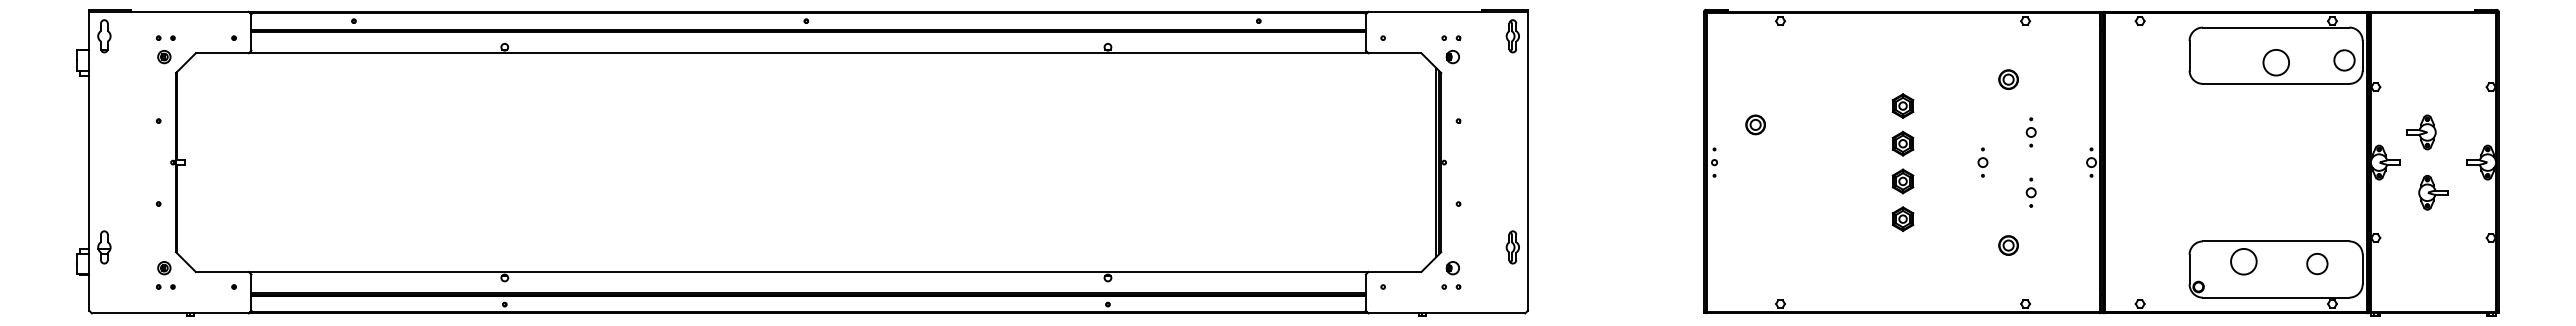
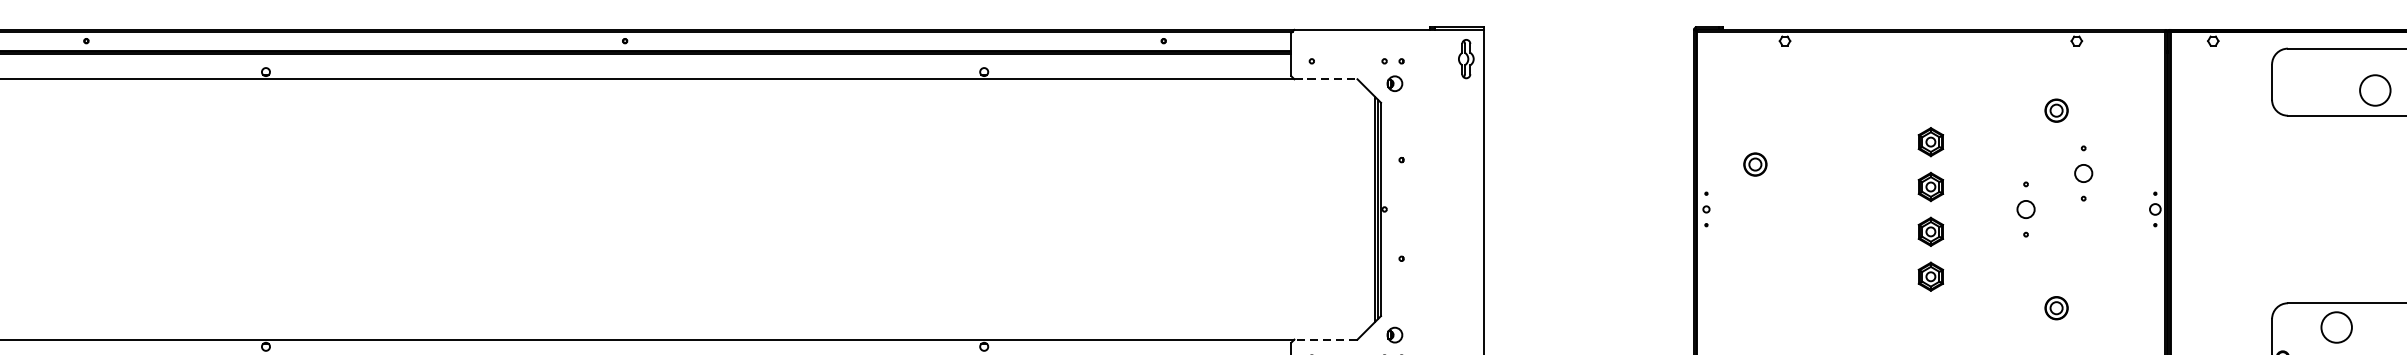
line: (1394, 53) -> (1325, 79), solid -> dashed
part: (2030, 132) -> (2082, 173), size x1.6
part: (1982, 162) -> (2025, 209), size x1.6
part: (2030, 192) -> (2082, 245), removed
part: (1512, 247) -> (1465, 310), removed
line: (1394, 271) -> (1325, 339), solid -> dashed

